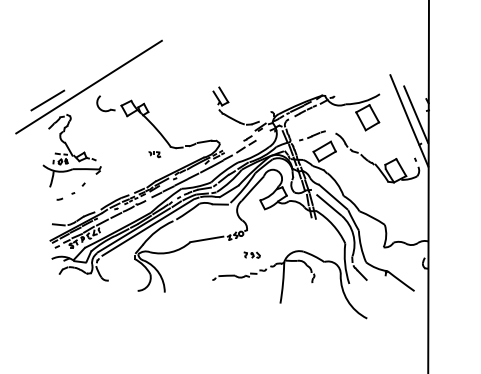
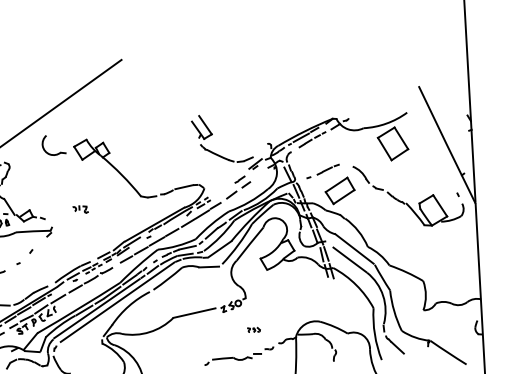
line: (416, 114) -> (455, 136), removed
part: (154, 154) -> (80, 209), moved
part: (251, 254) -> (253, 329), size x0.6

